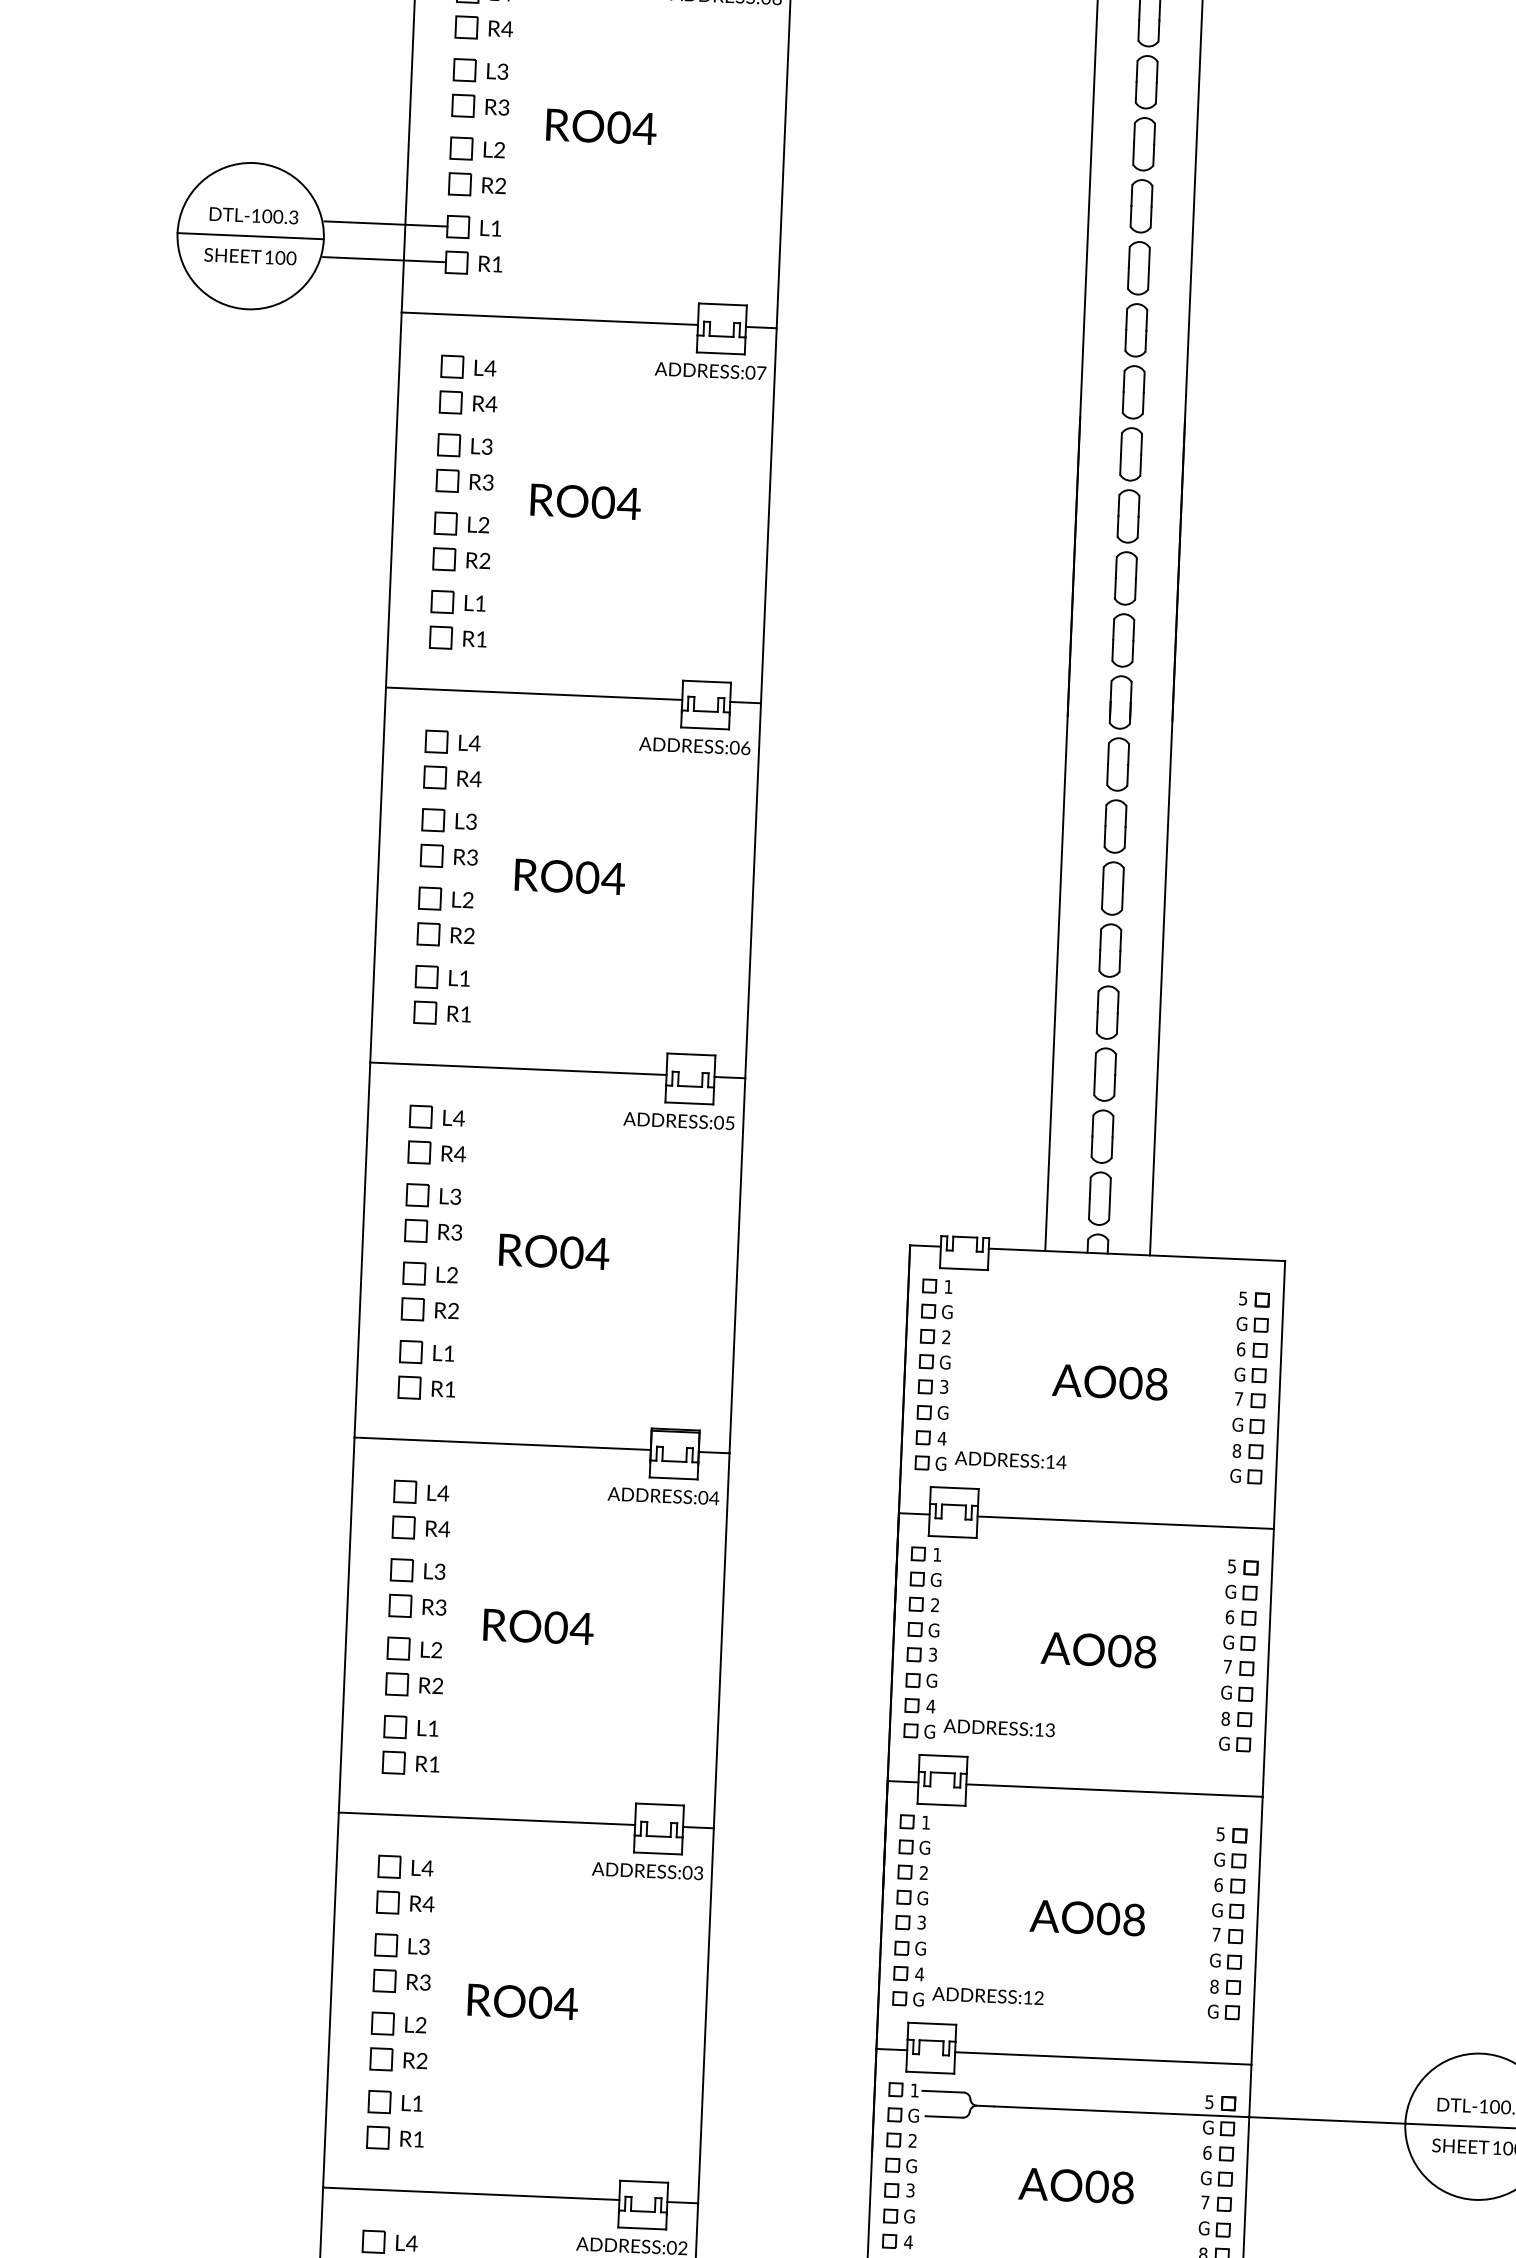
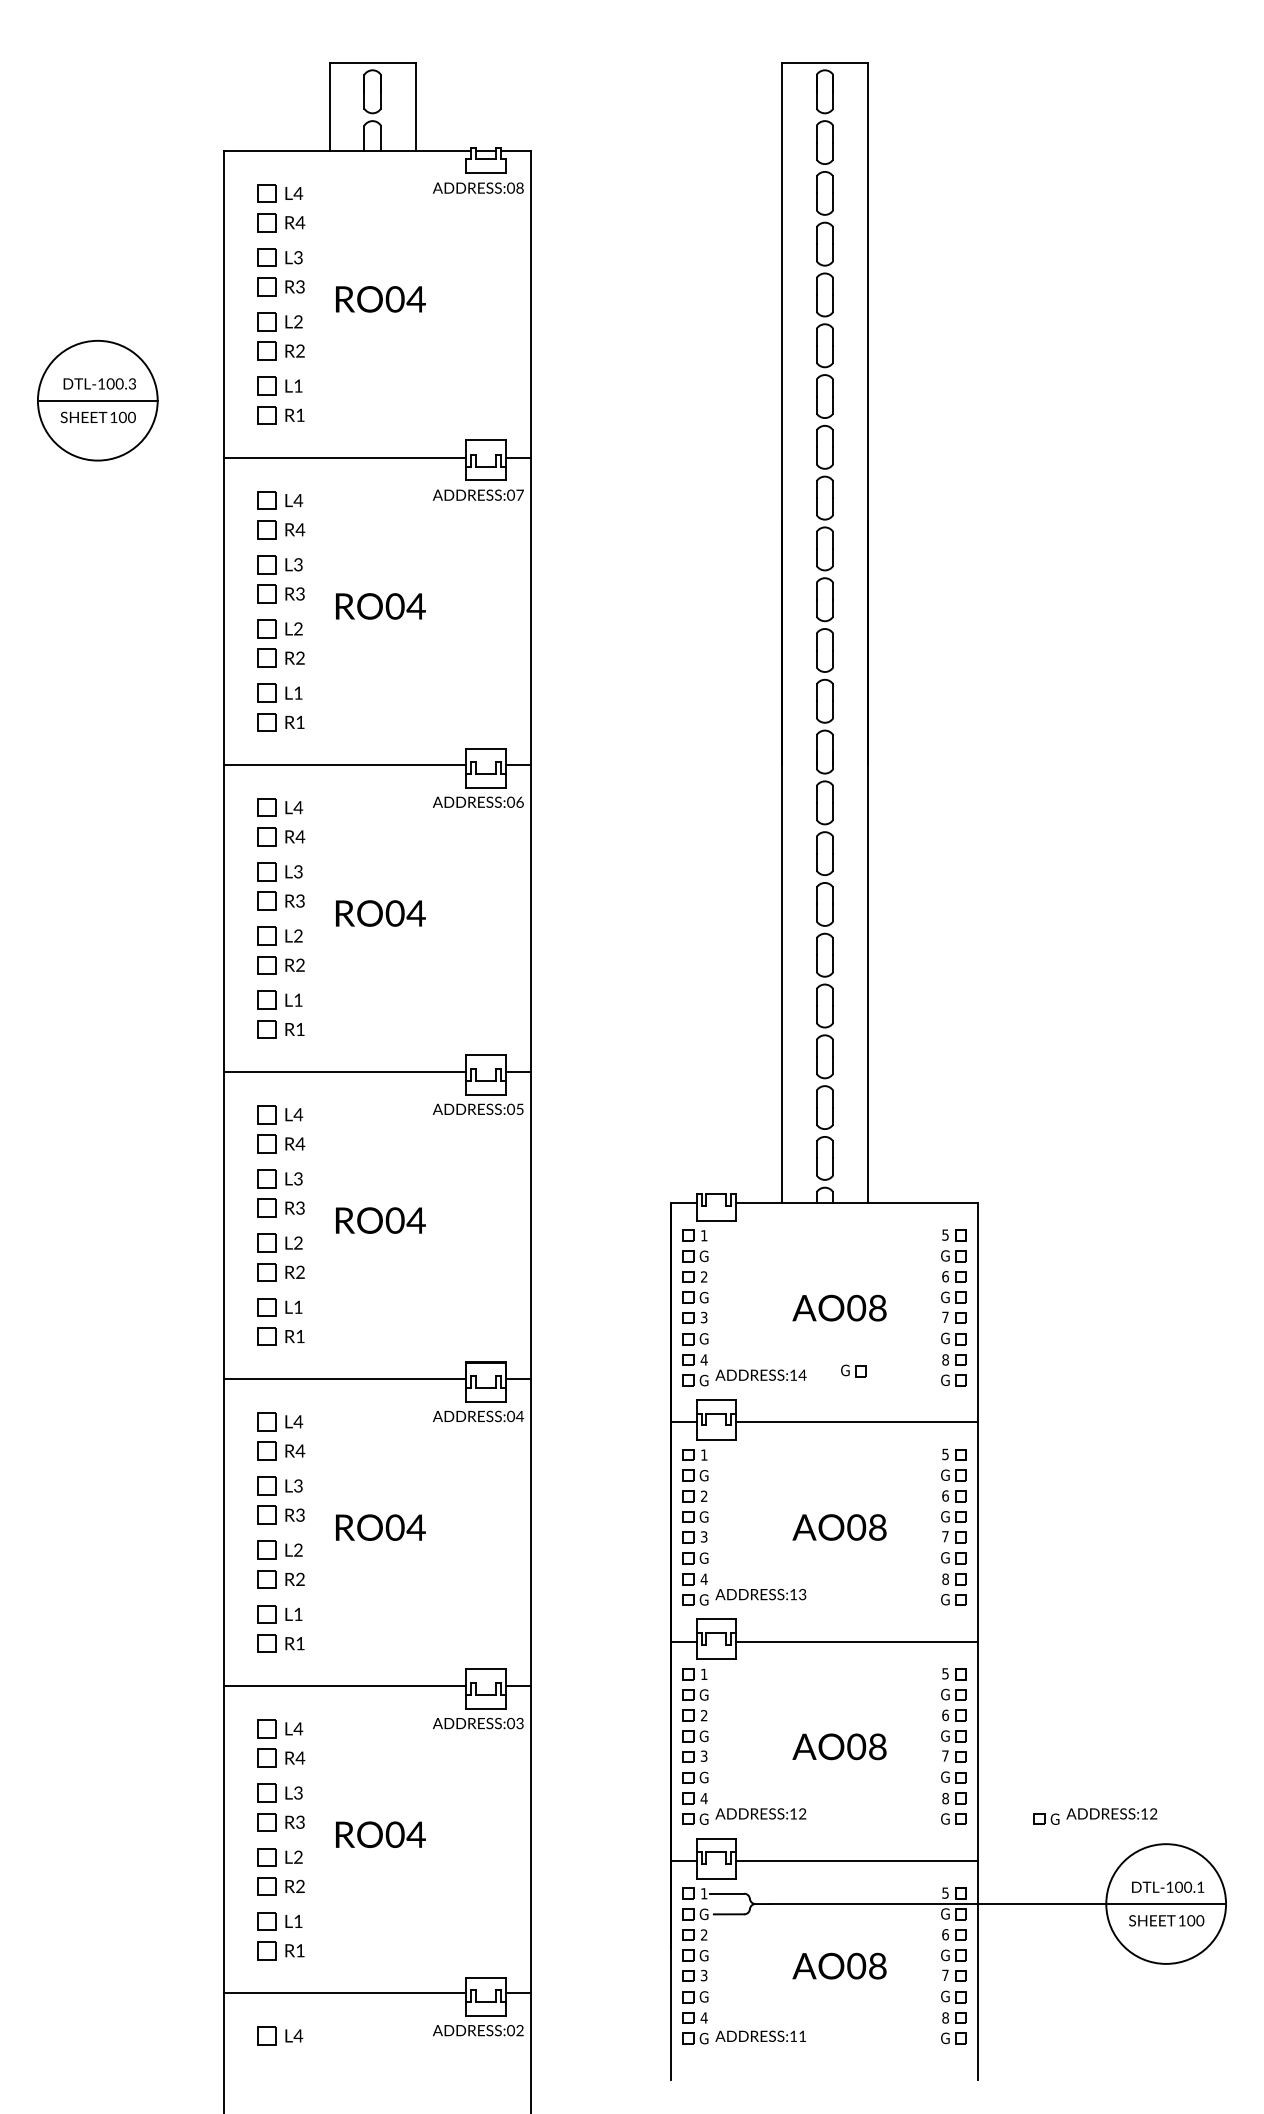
line: (385, 224) -> (207, 386), removed
line: (383, 259) -> (207, 415), removed
part: (1123, 1459) -> (853, 1370), added
part: (1396, 2016) -> (1095, 1816), added

